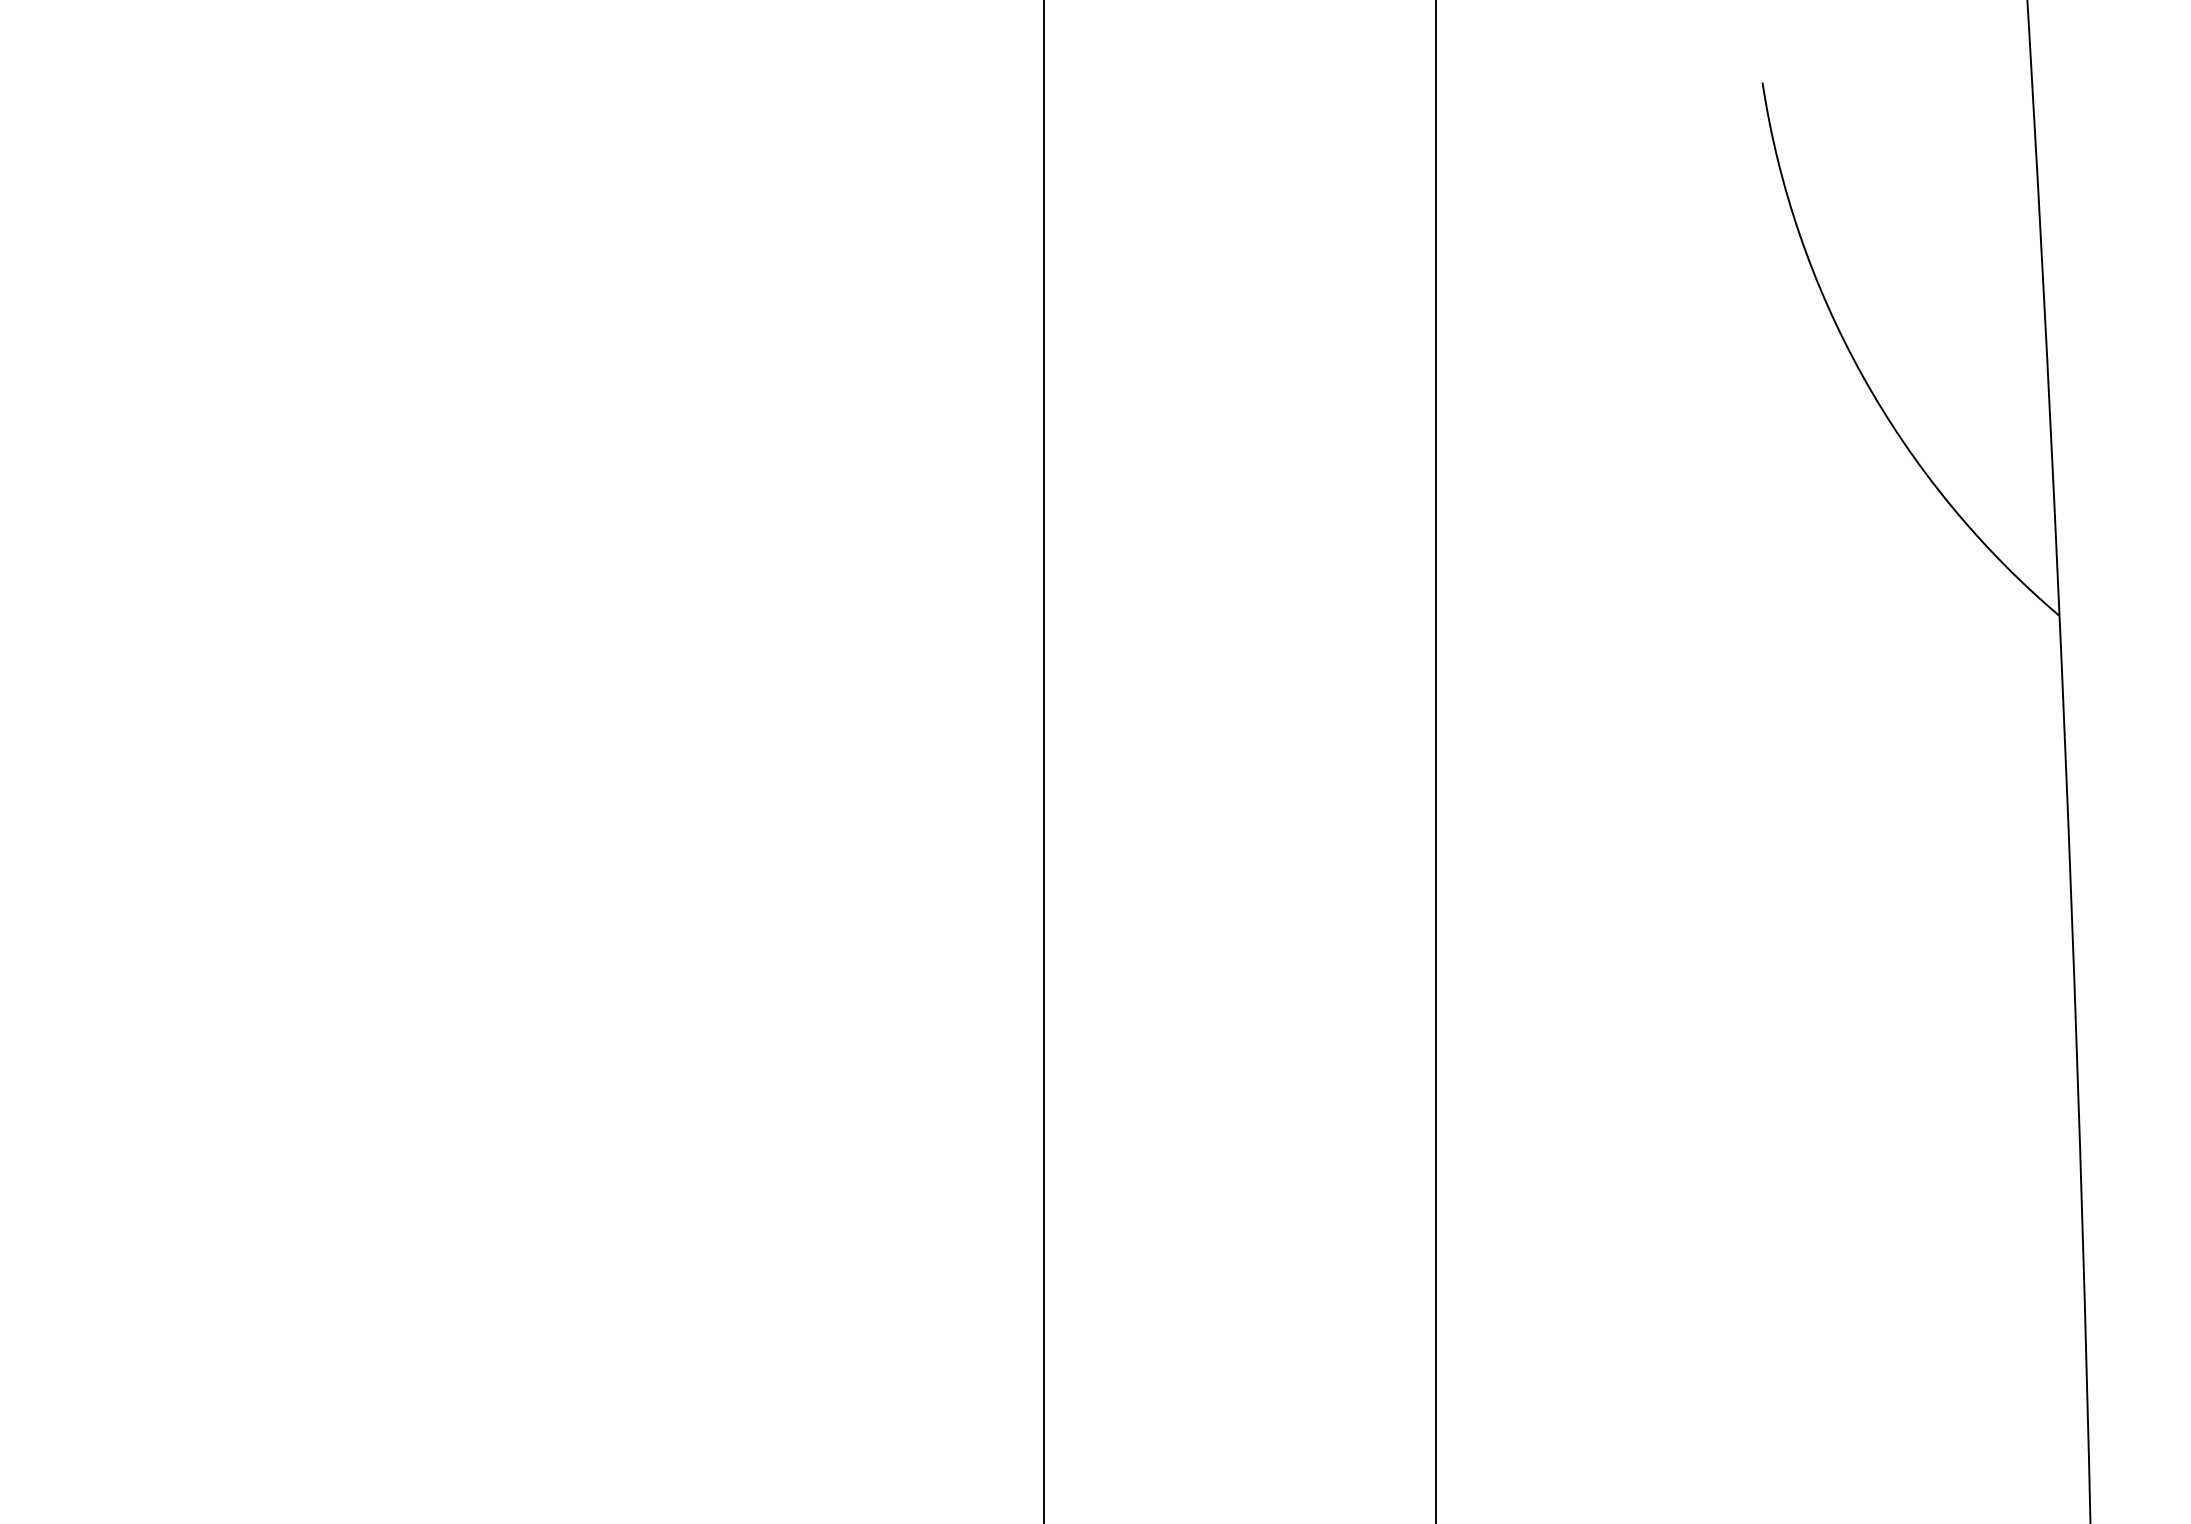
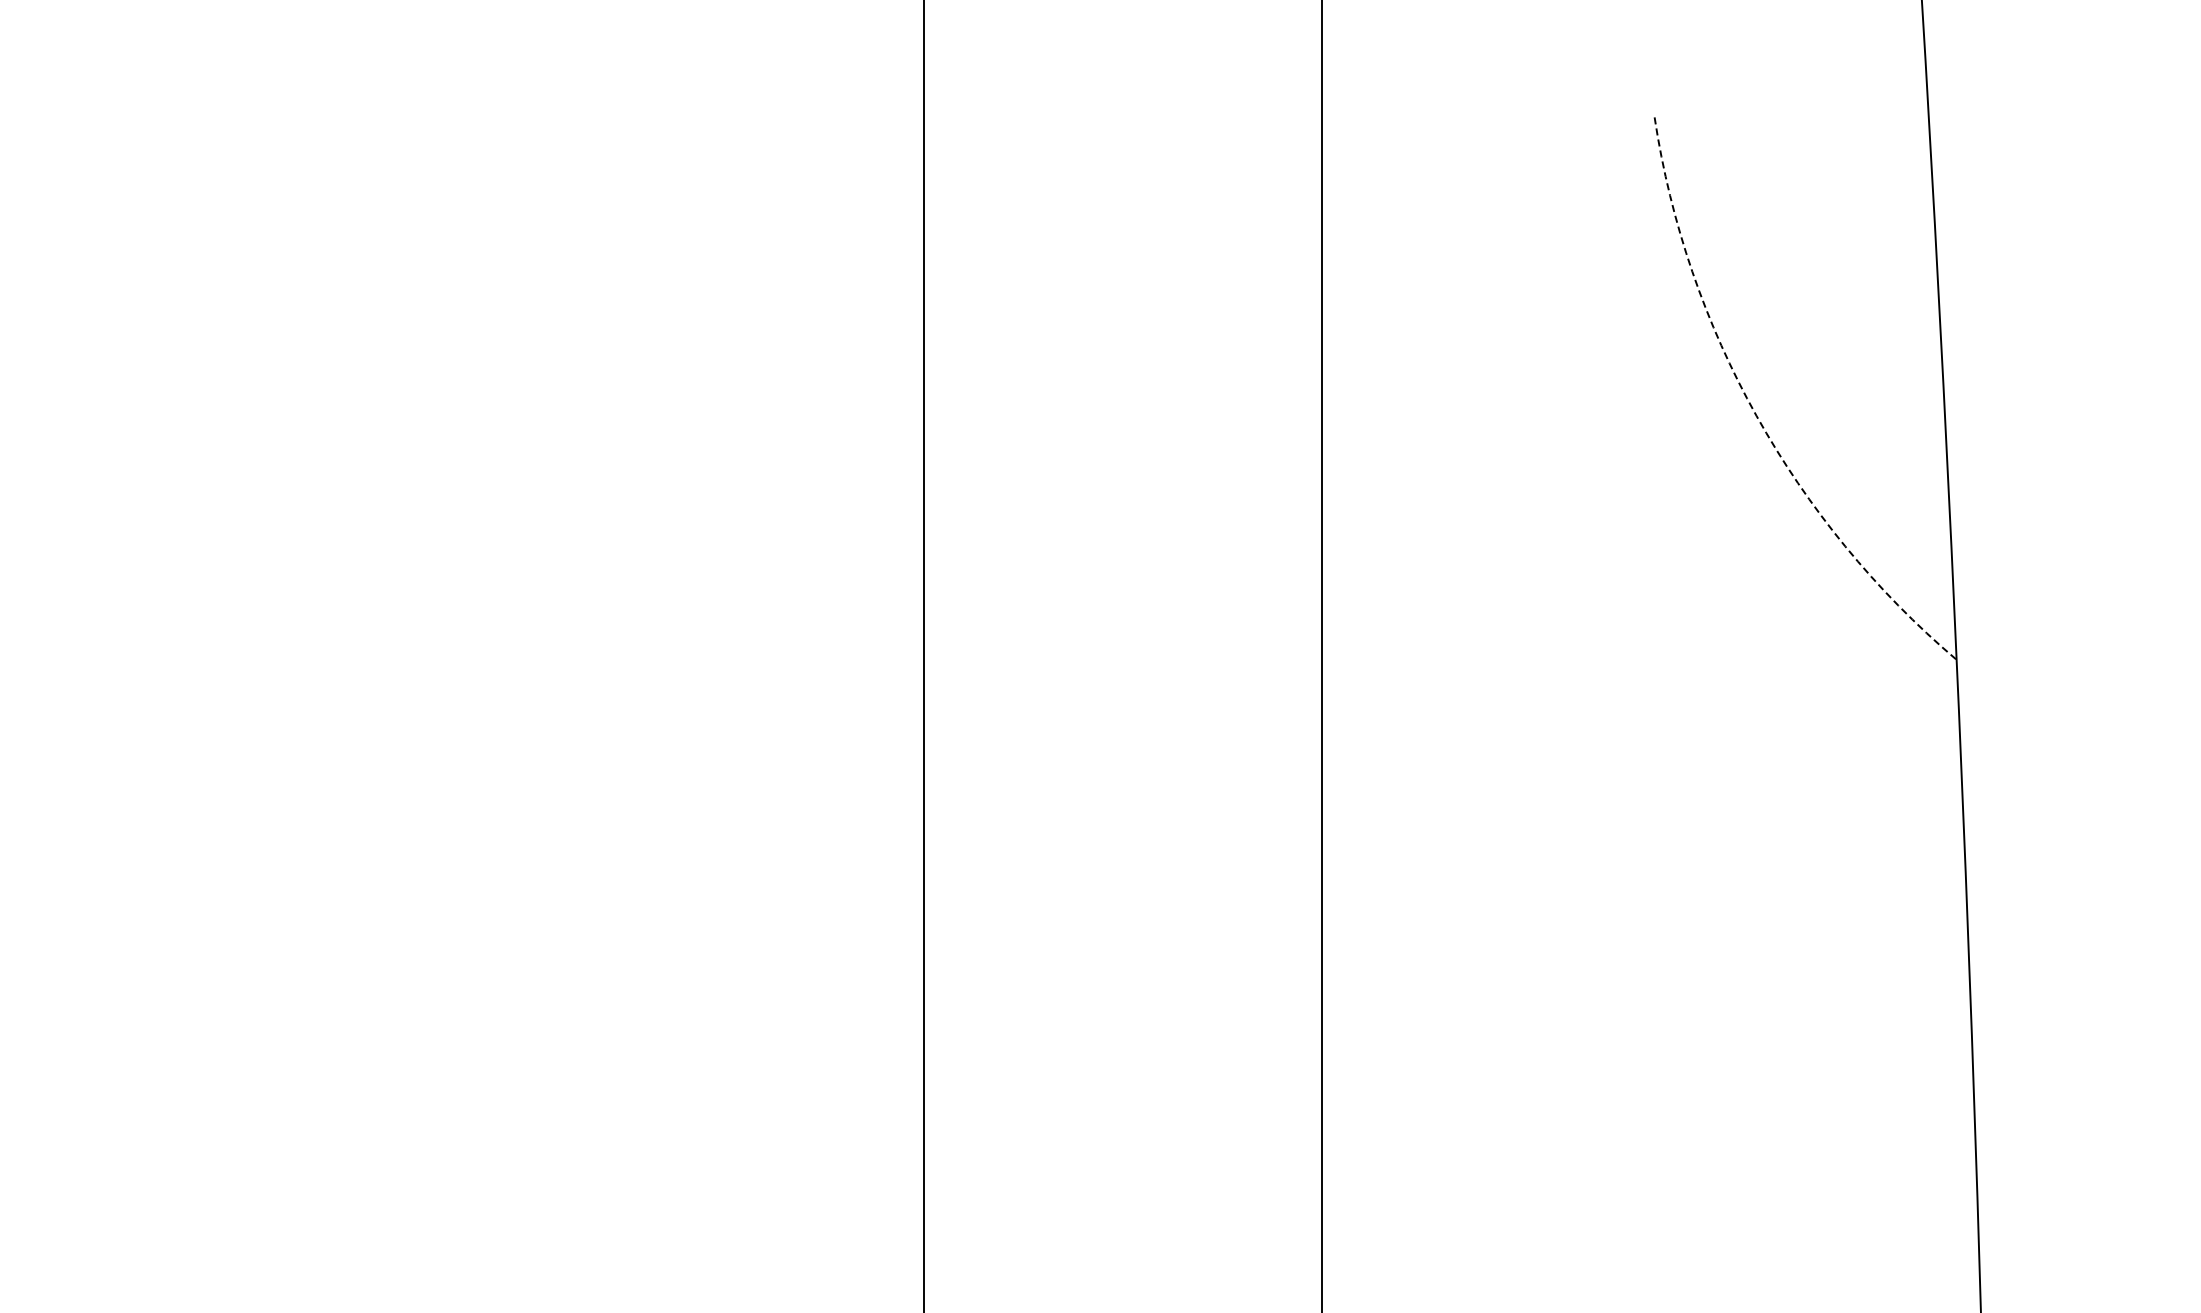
arc: (1862, 376) -> (1756, 416), solid -> dashed

